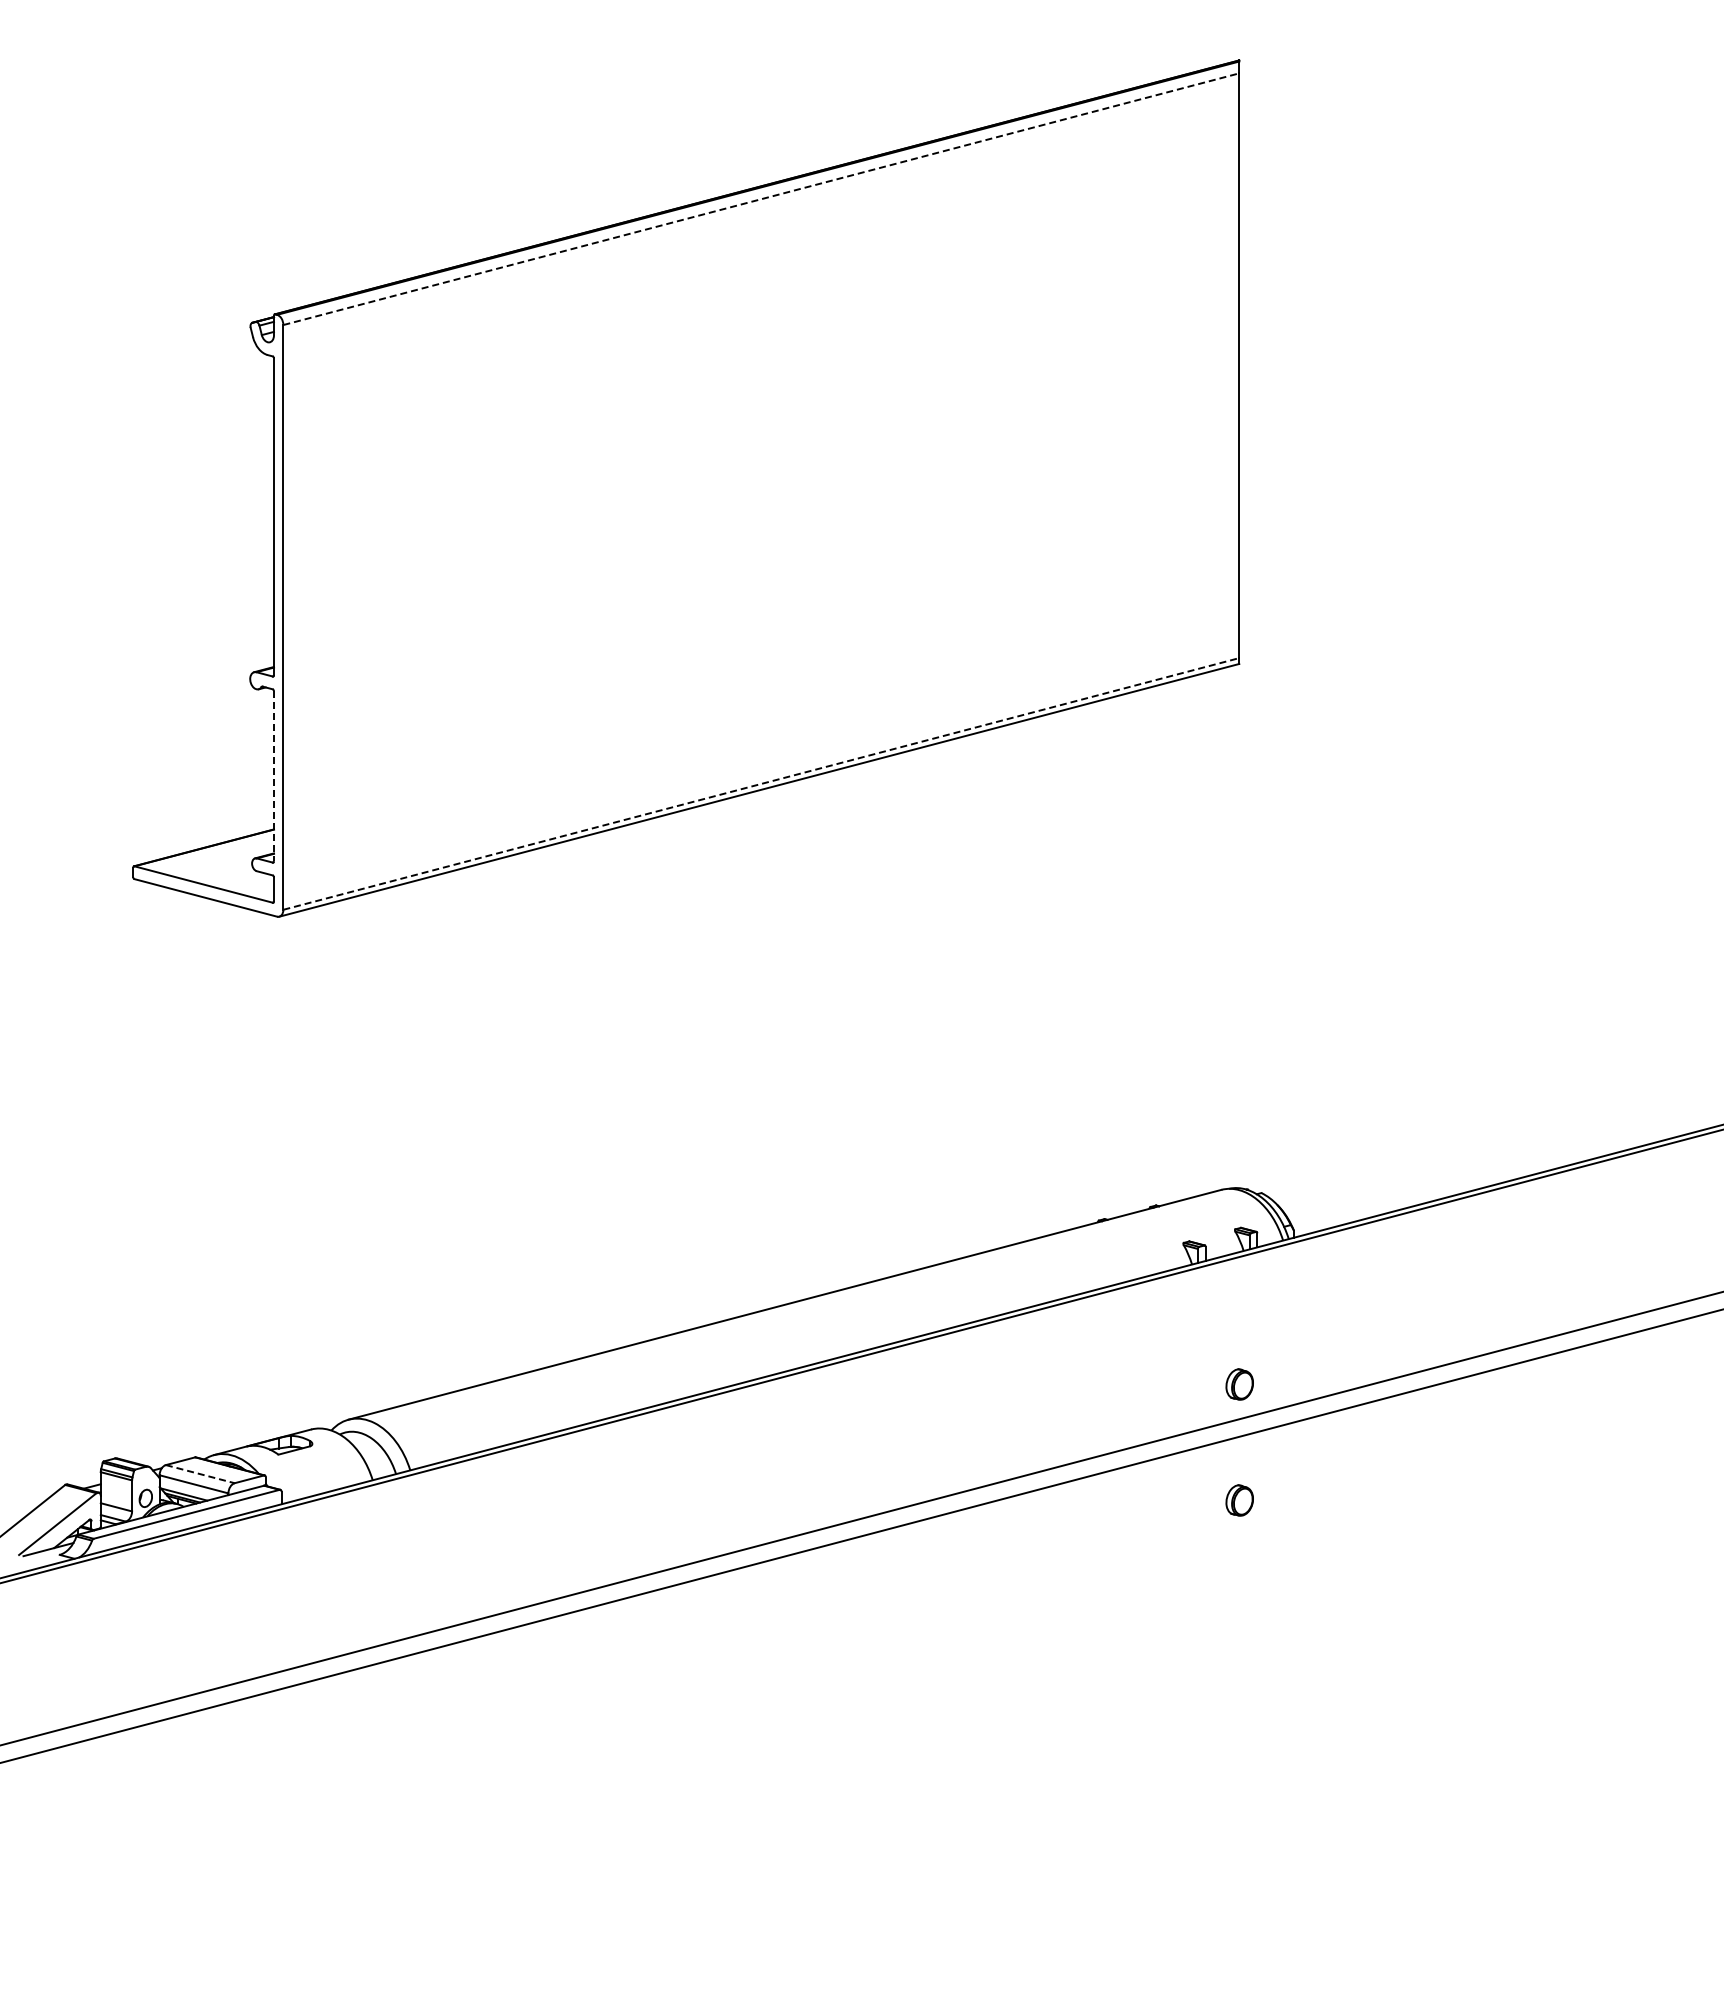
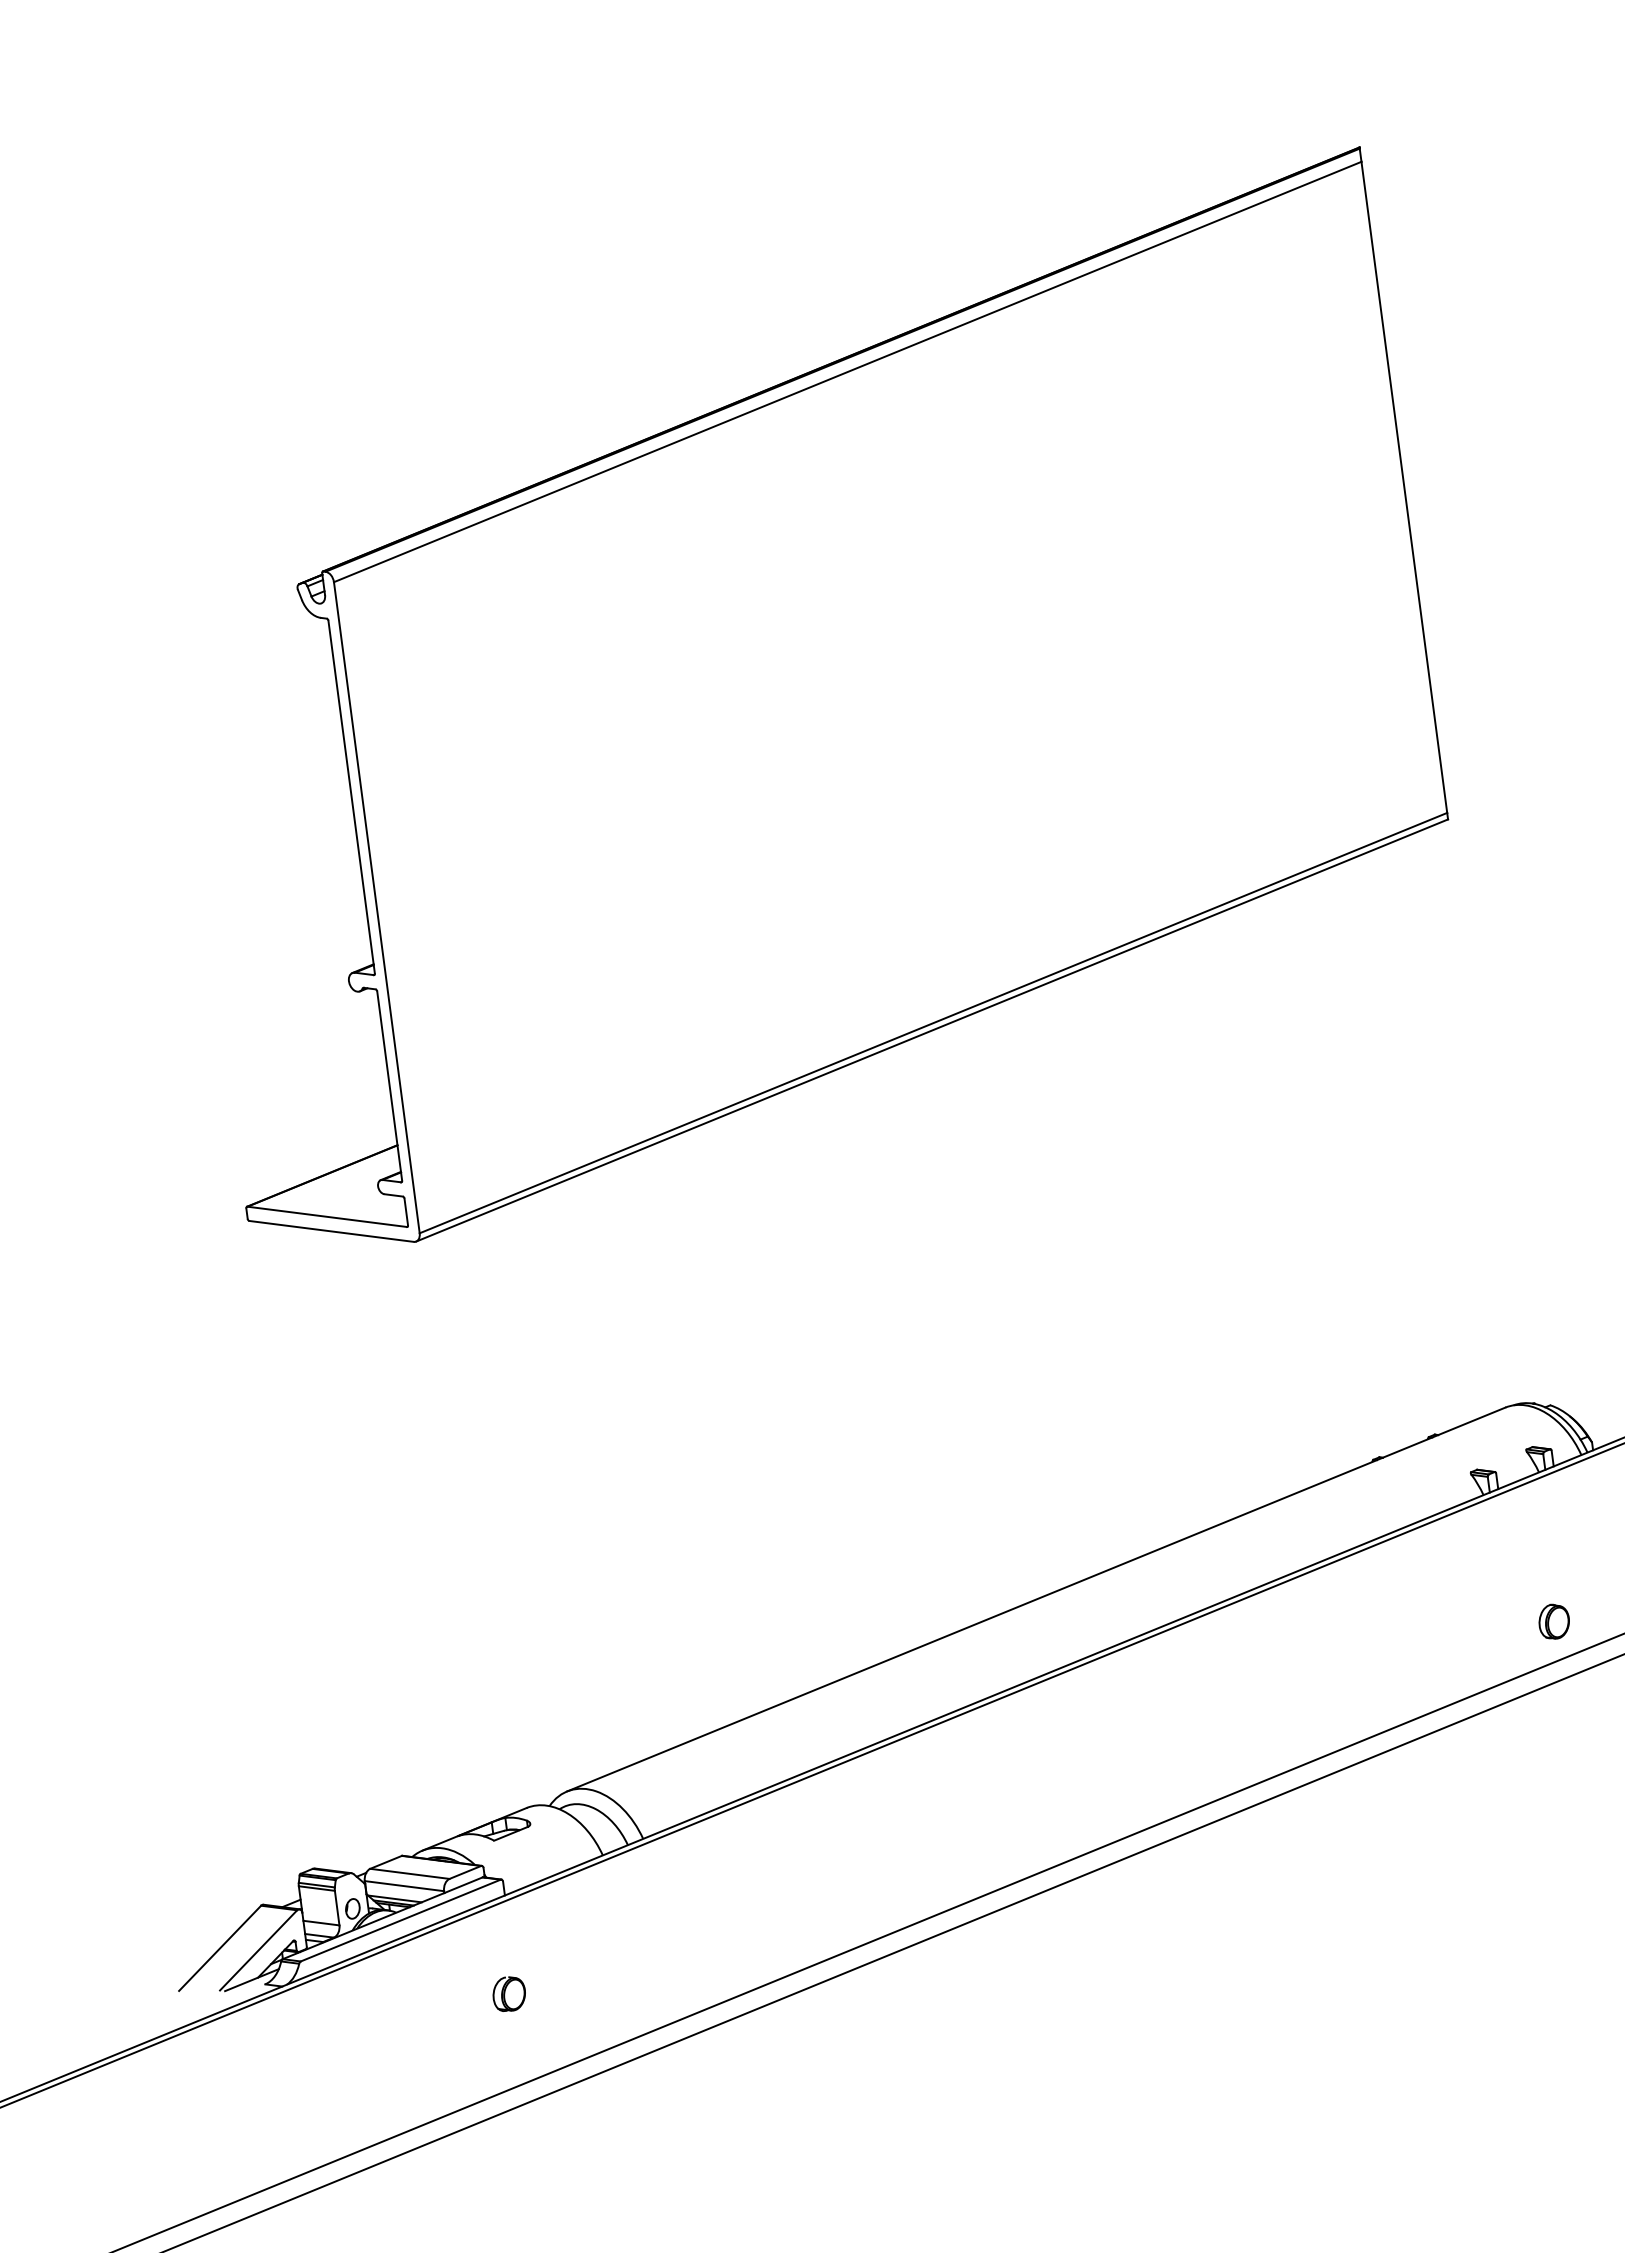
line: (761, 199) -> (847, 372), dashed -> solid
line: (273, 776) -> (389, 1086), dashed -> solid
line: (761, 783) -> (933, 1022), dashed -> solid
line: (200, 1474) -> (410, 1874), dashed -> solid
part: (1239, 1500) -> (1570, 1750), removed
part: (273, 1591) -> (508, 1993), added

